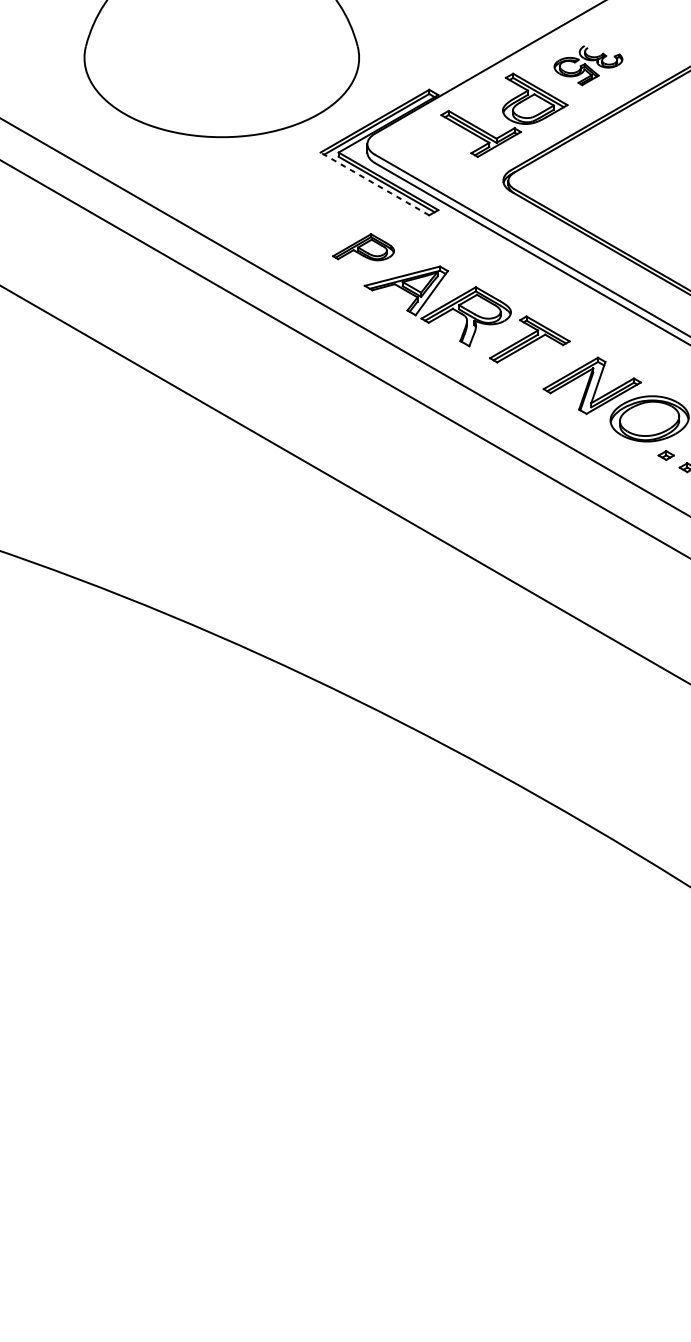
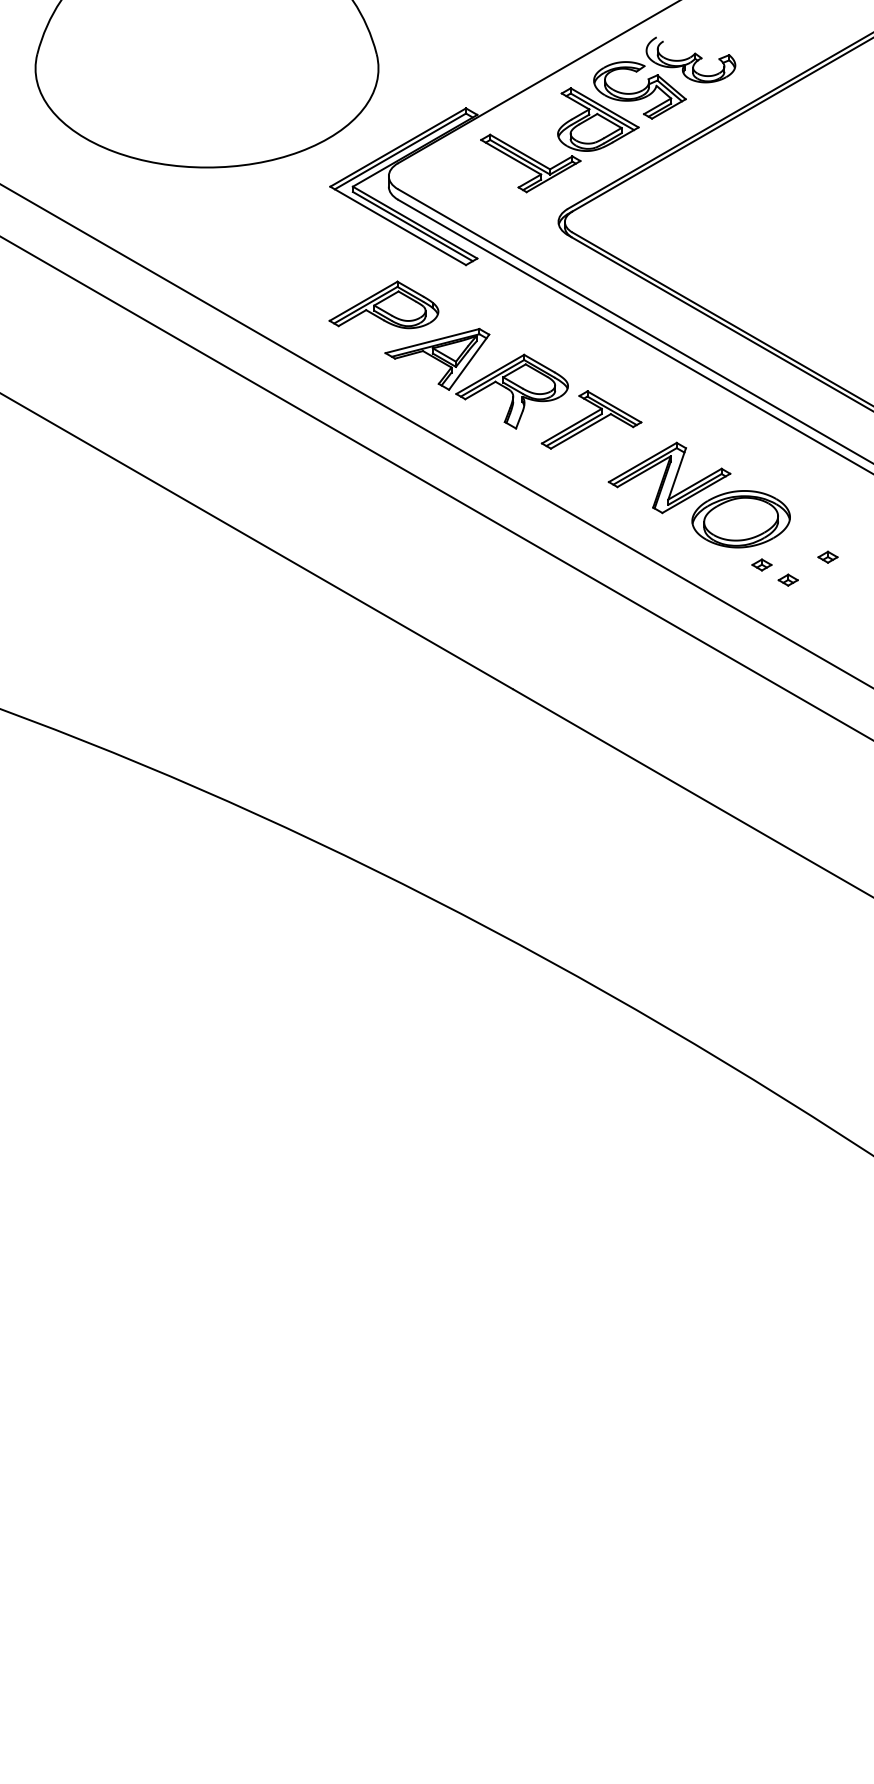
part: (588, 65) -> (664, 77), size x1.67
line: (374, 183) -> (397, 225), dashed -> solid
part: (363, 246) -> (383, 304), size x1.43

